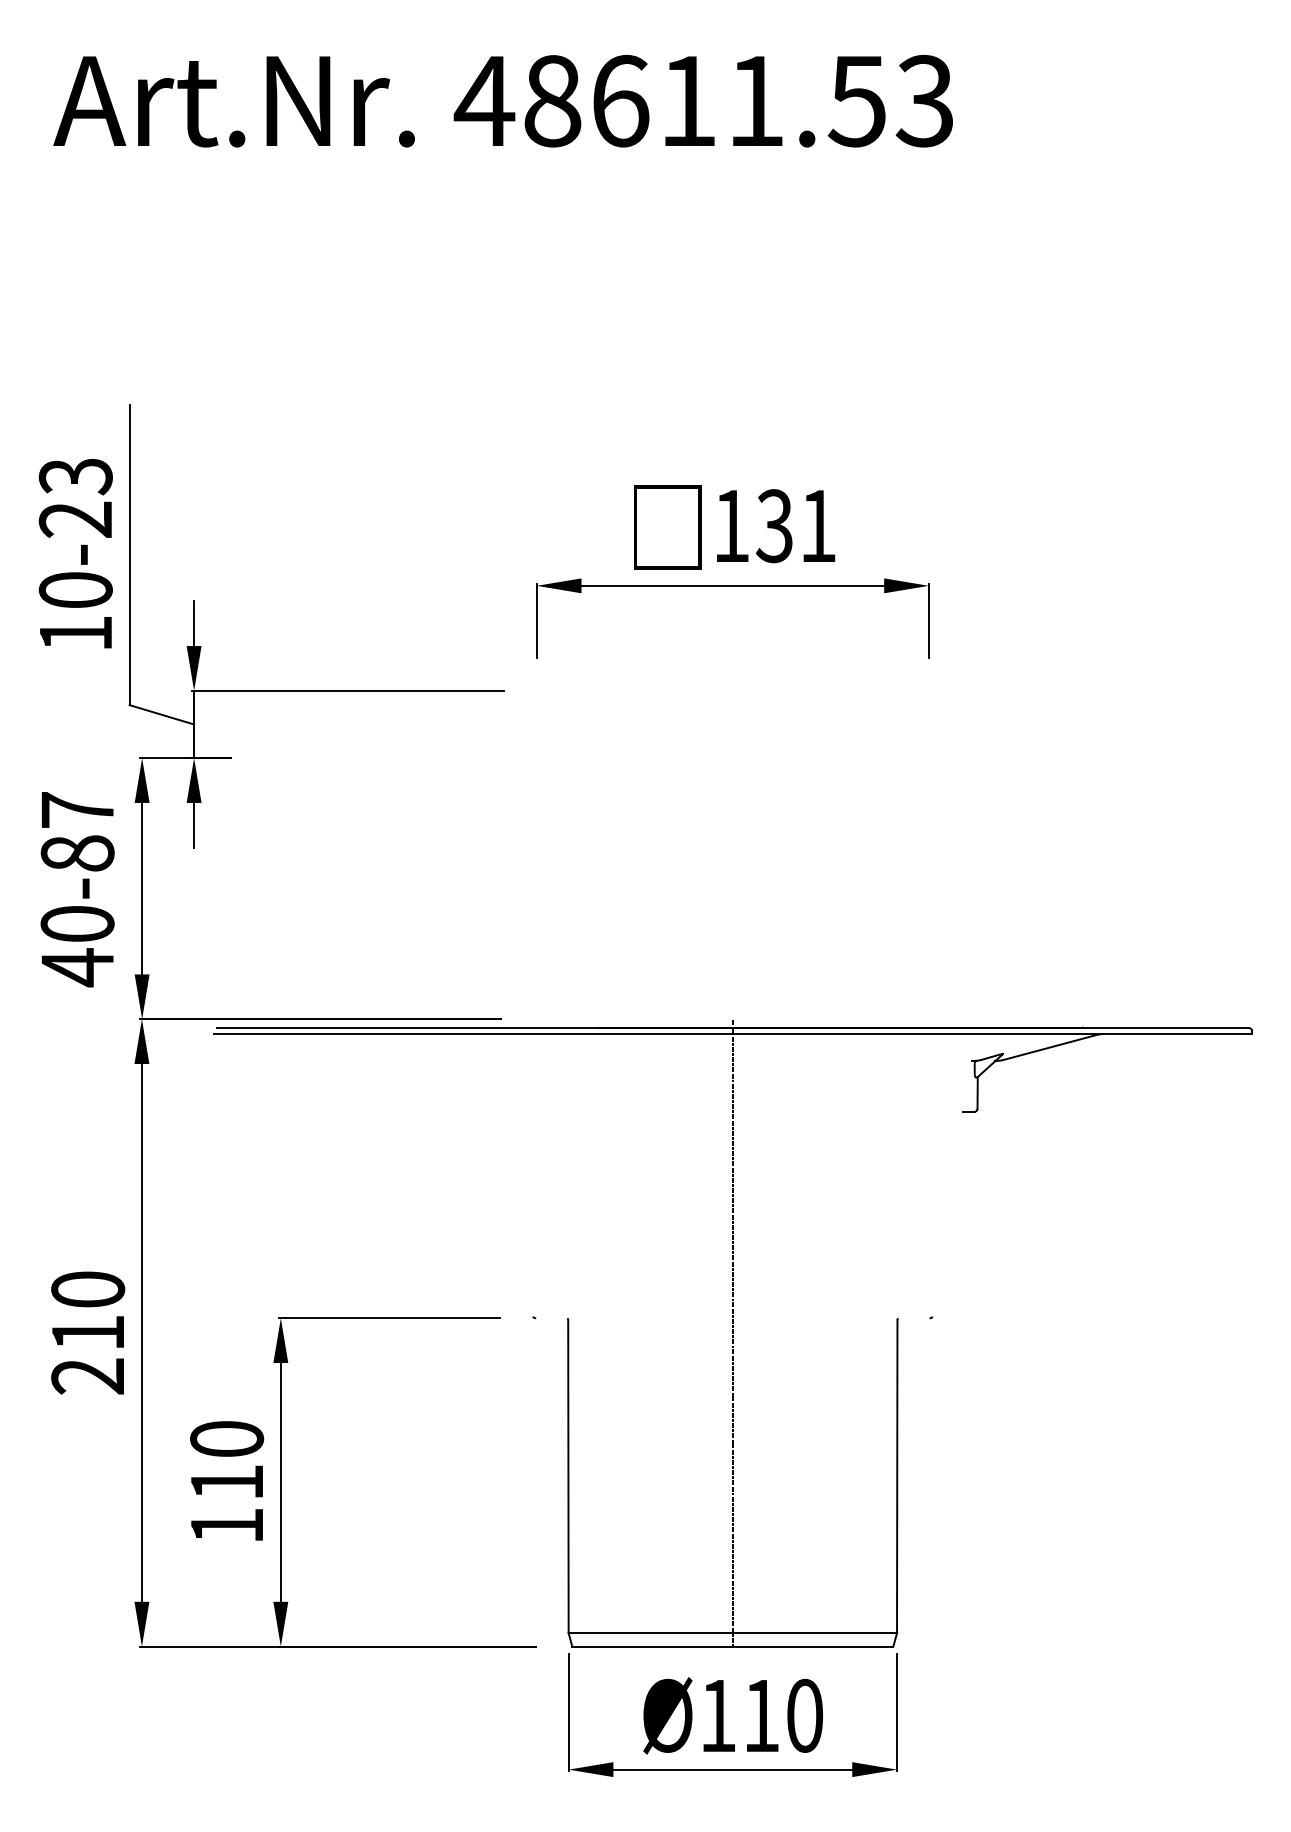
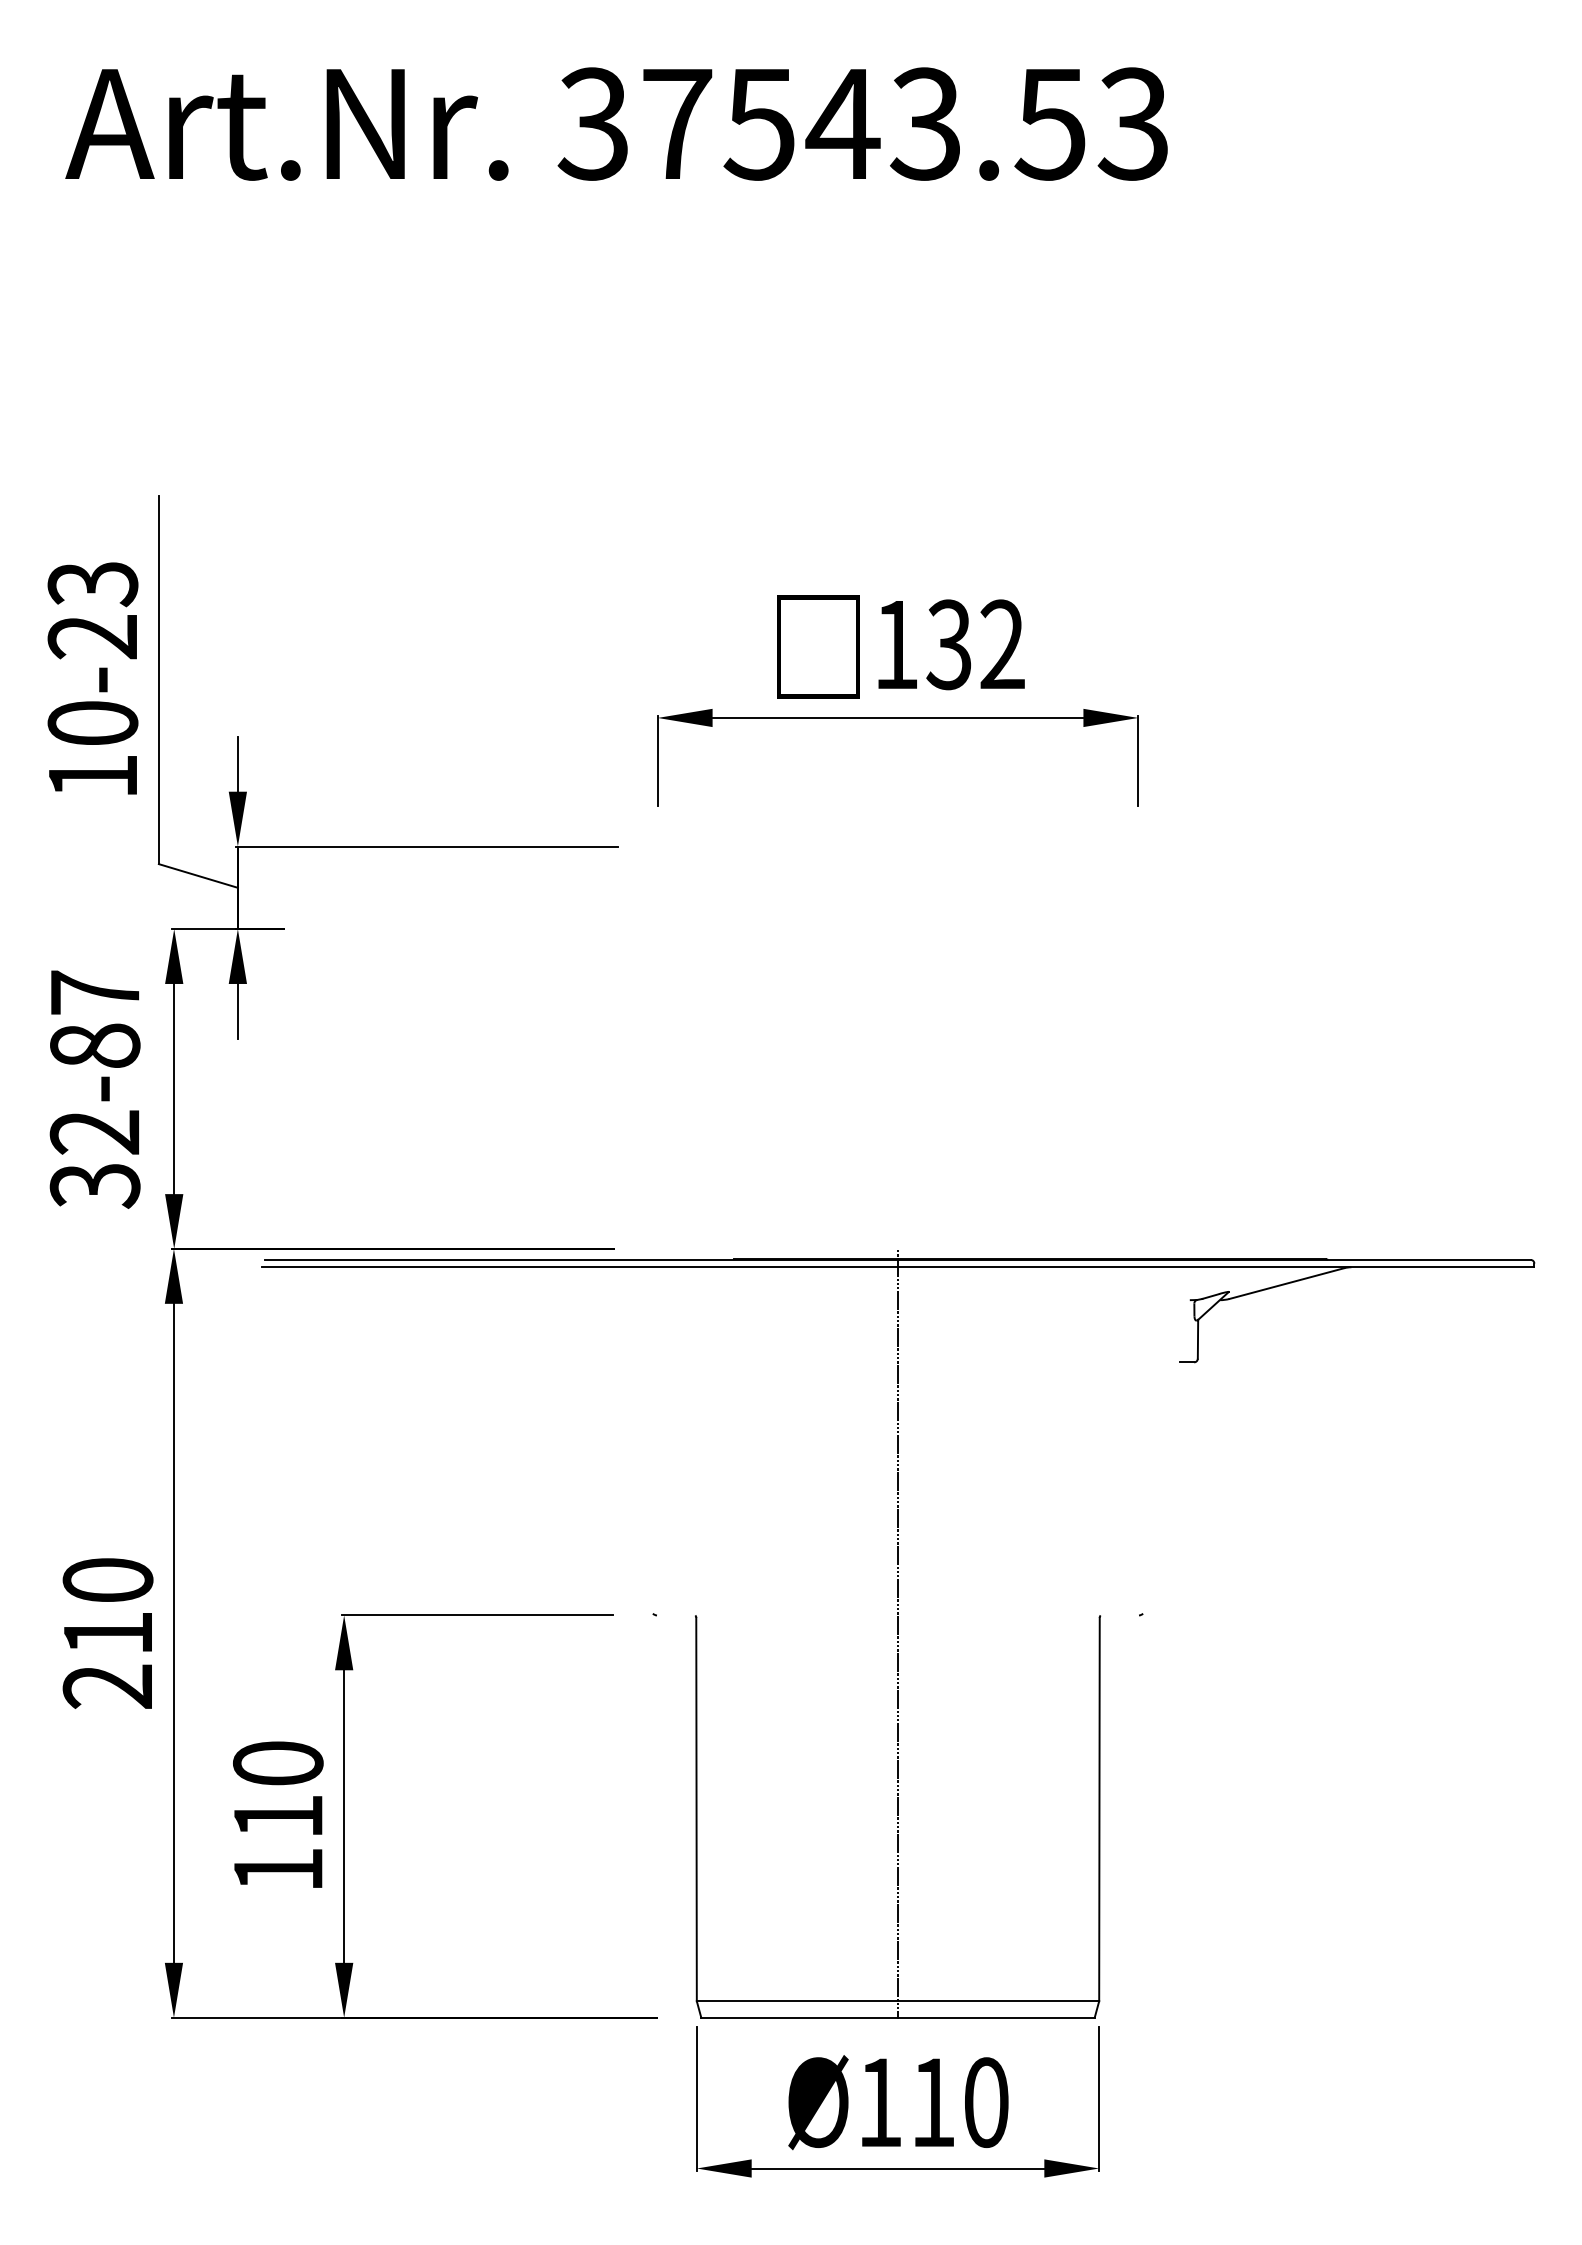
text: (618, 100) -> (757, 123), 48611.53 -> 37543.53
text: (818, 525) -> (1002, 643), 131 -> 132
text: (77, 946) -> (94, 1159), 40-87 -> 32-87

